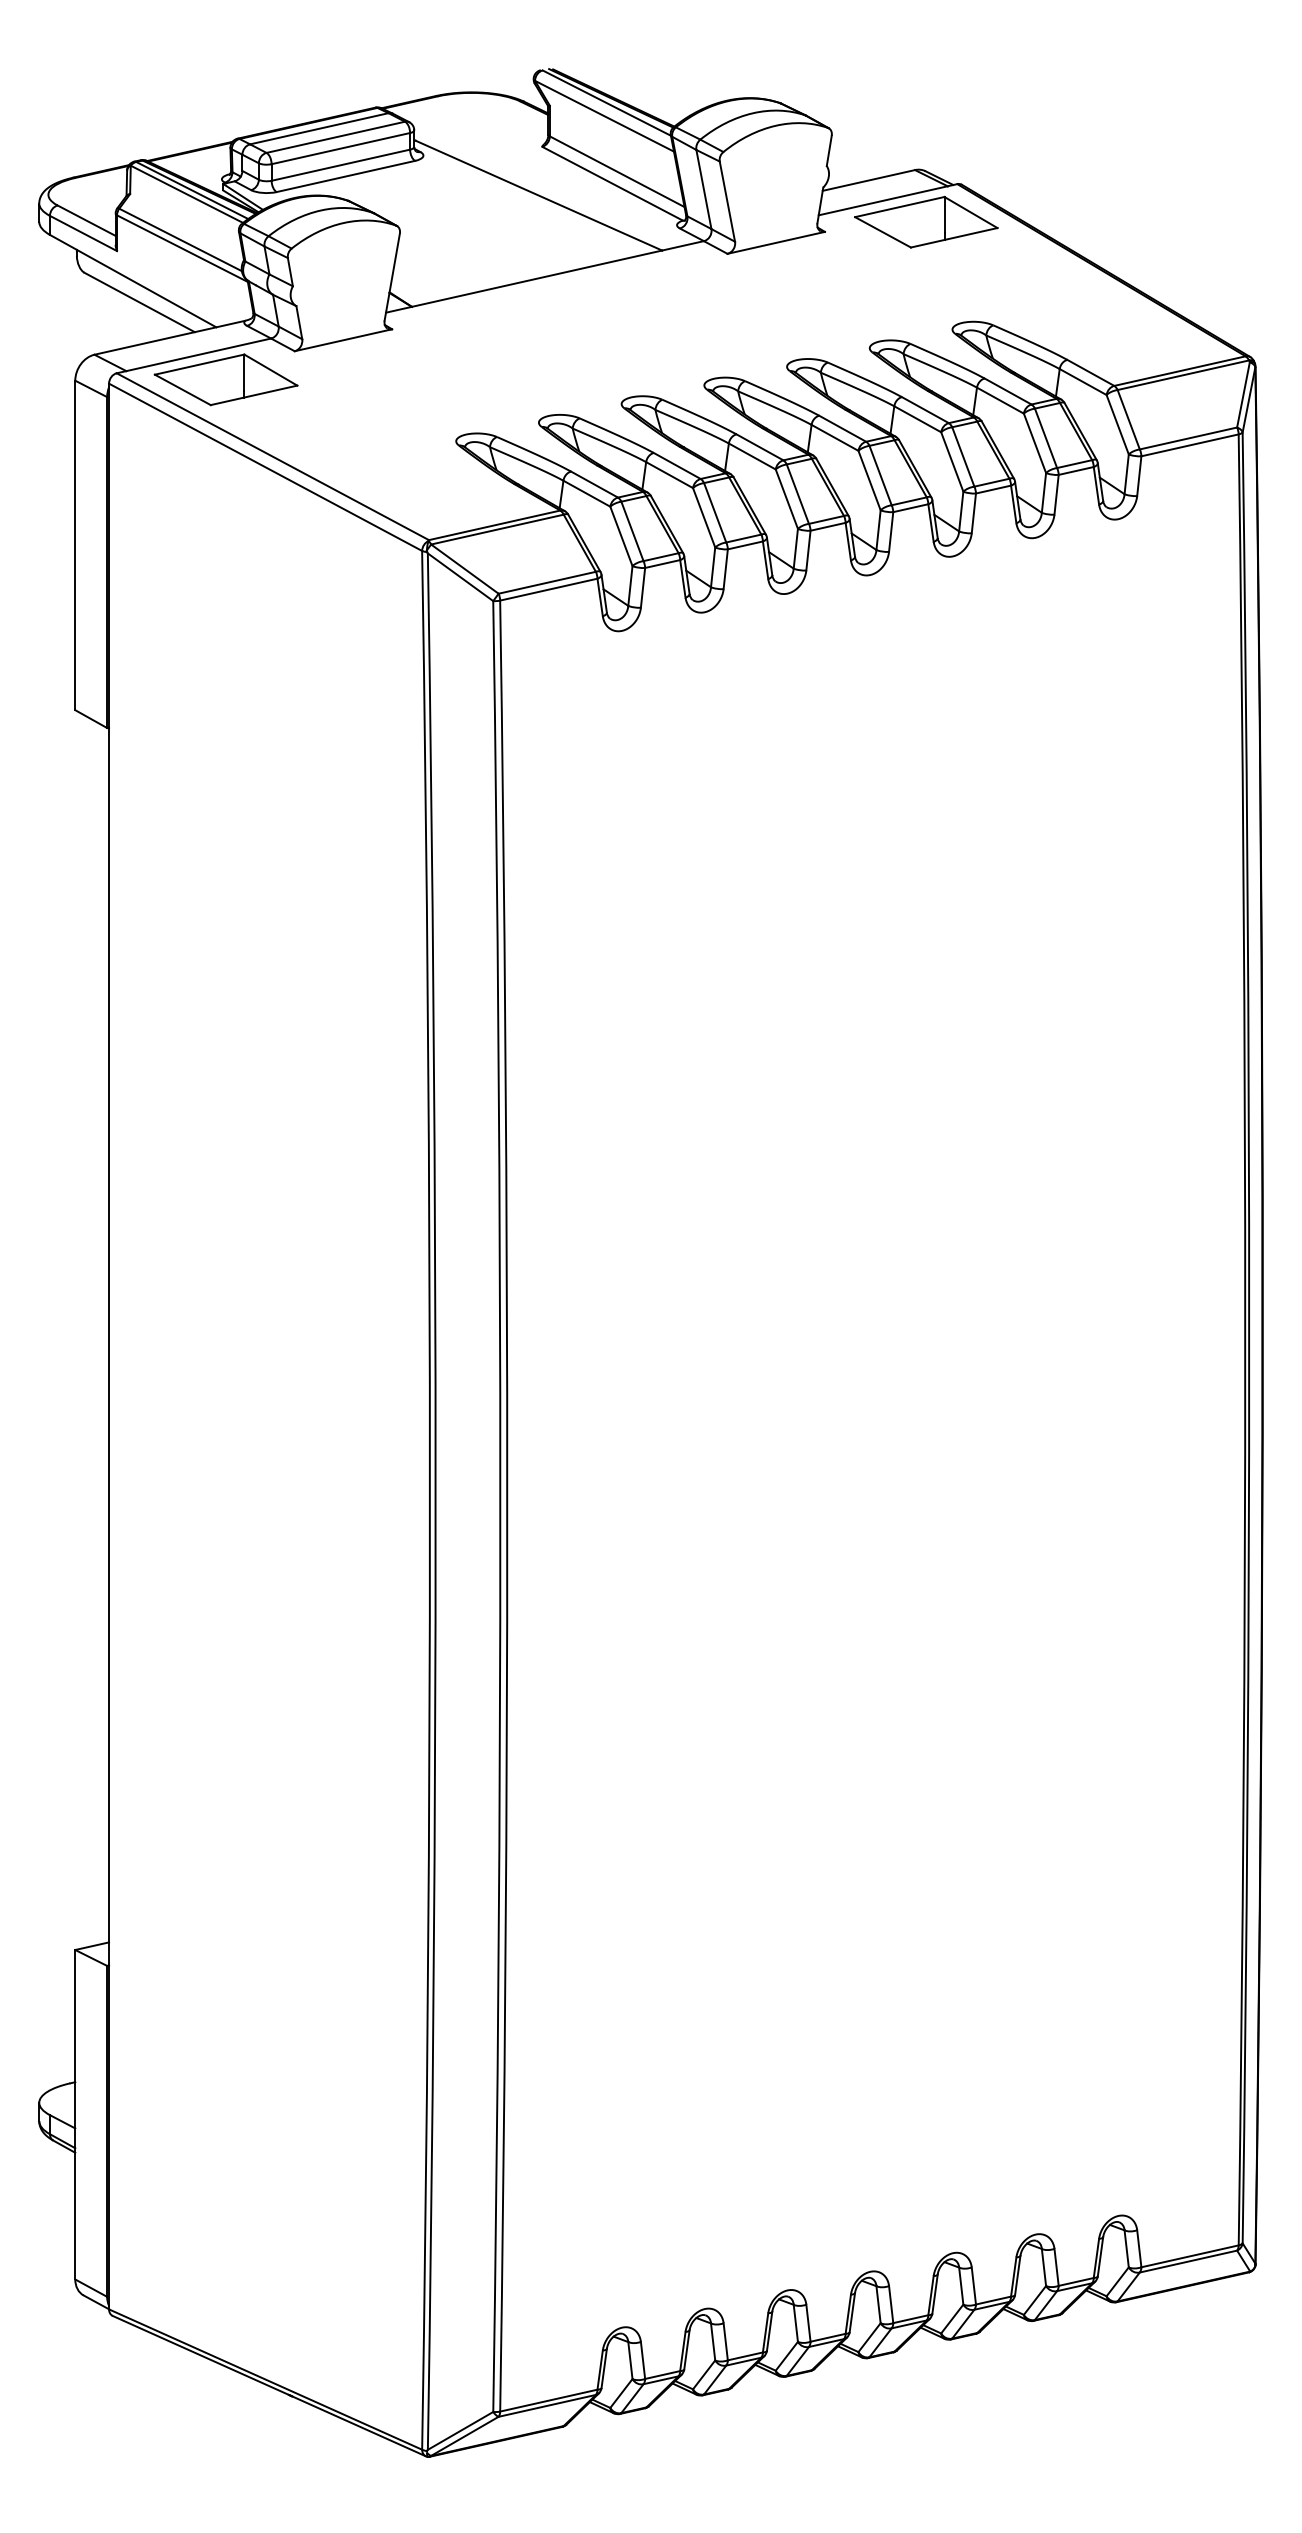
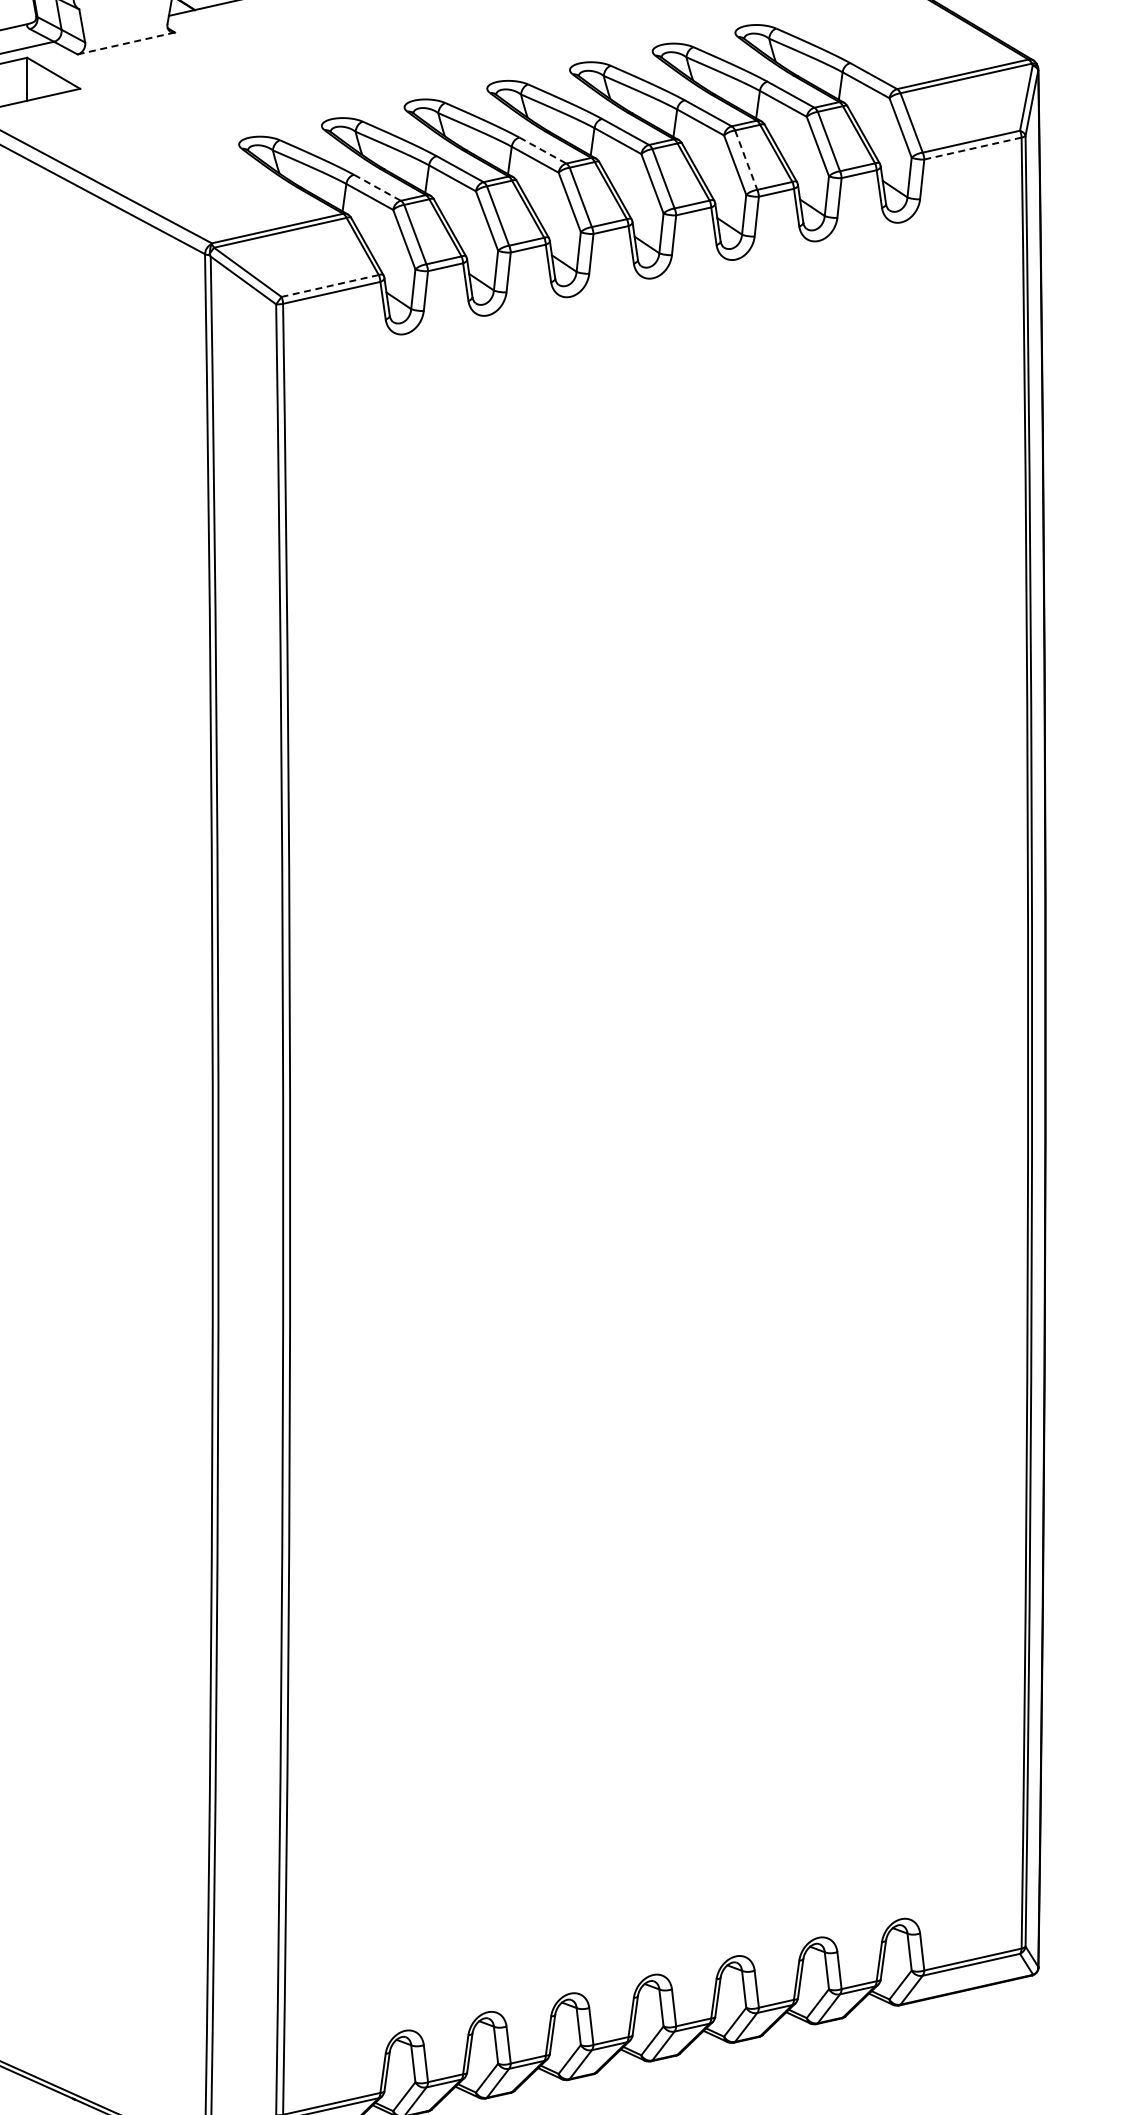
line: (343, 340) -> (126, 43), solid -> dashed
line: (1190, 445) -> (973, 148), solid -> dashed
line: (759, 447) -> (542, 150), solid -> dashed
line: (963, 456) -> (746, 159), solid -> dashed
line: (594, 484) -> (377, 187), solid -> dashed
line: (547, 582) -> (330, 285), solid -> dashed

